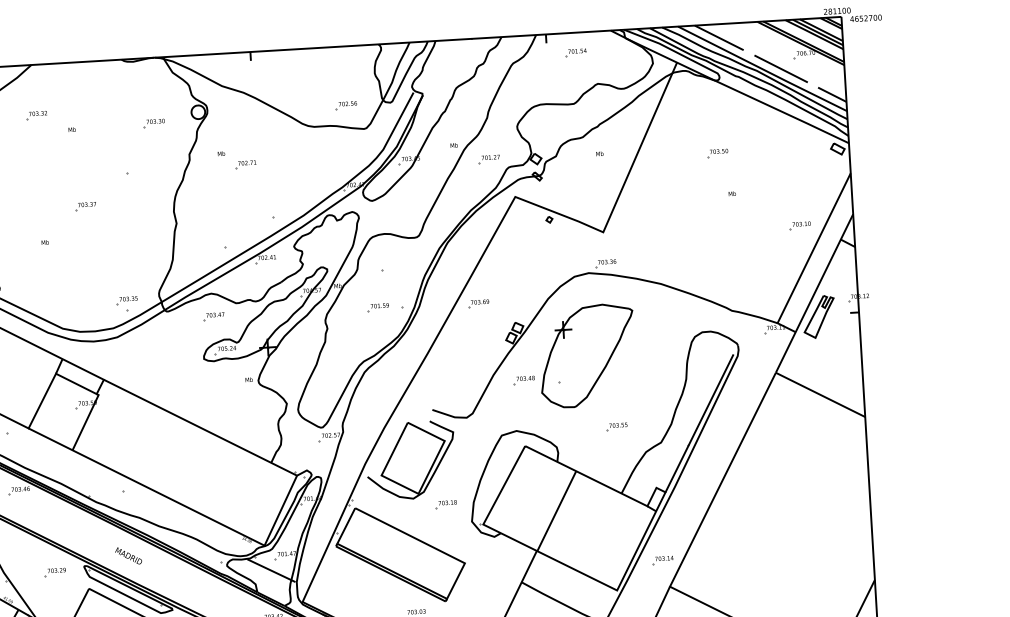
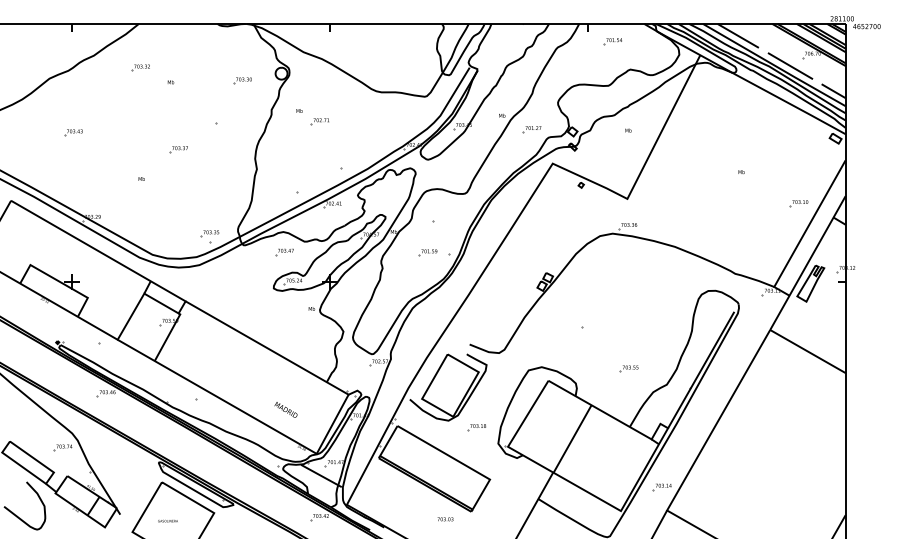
part: (346, 105) -> (410, 75), removed
part: (717, 153) -> (730, 136), removed
part: (477, 303) -> (514, 254), removed
part: (573, 356) -> (595, 305), removed
text: (127, 555) -> (285, 409), moved
part: (55, 572) -> (133, 466), removed

